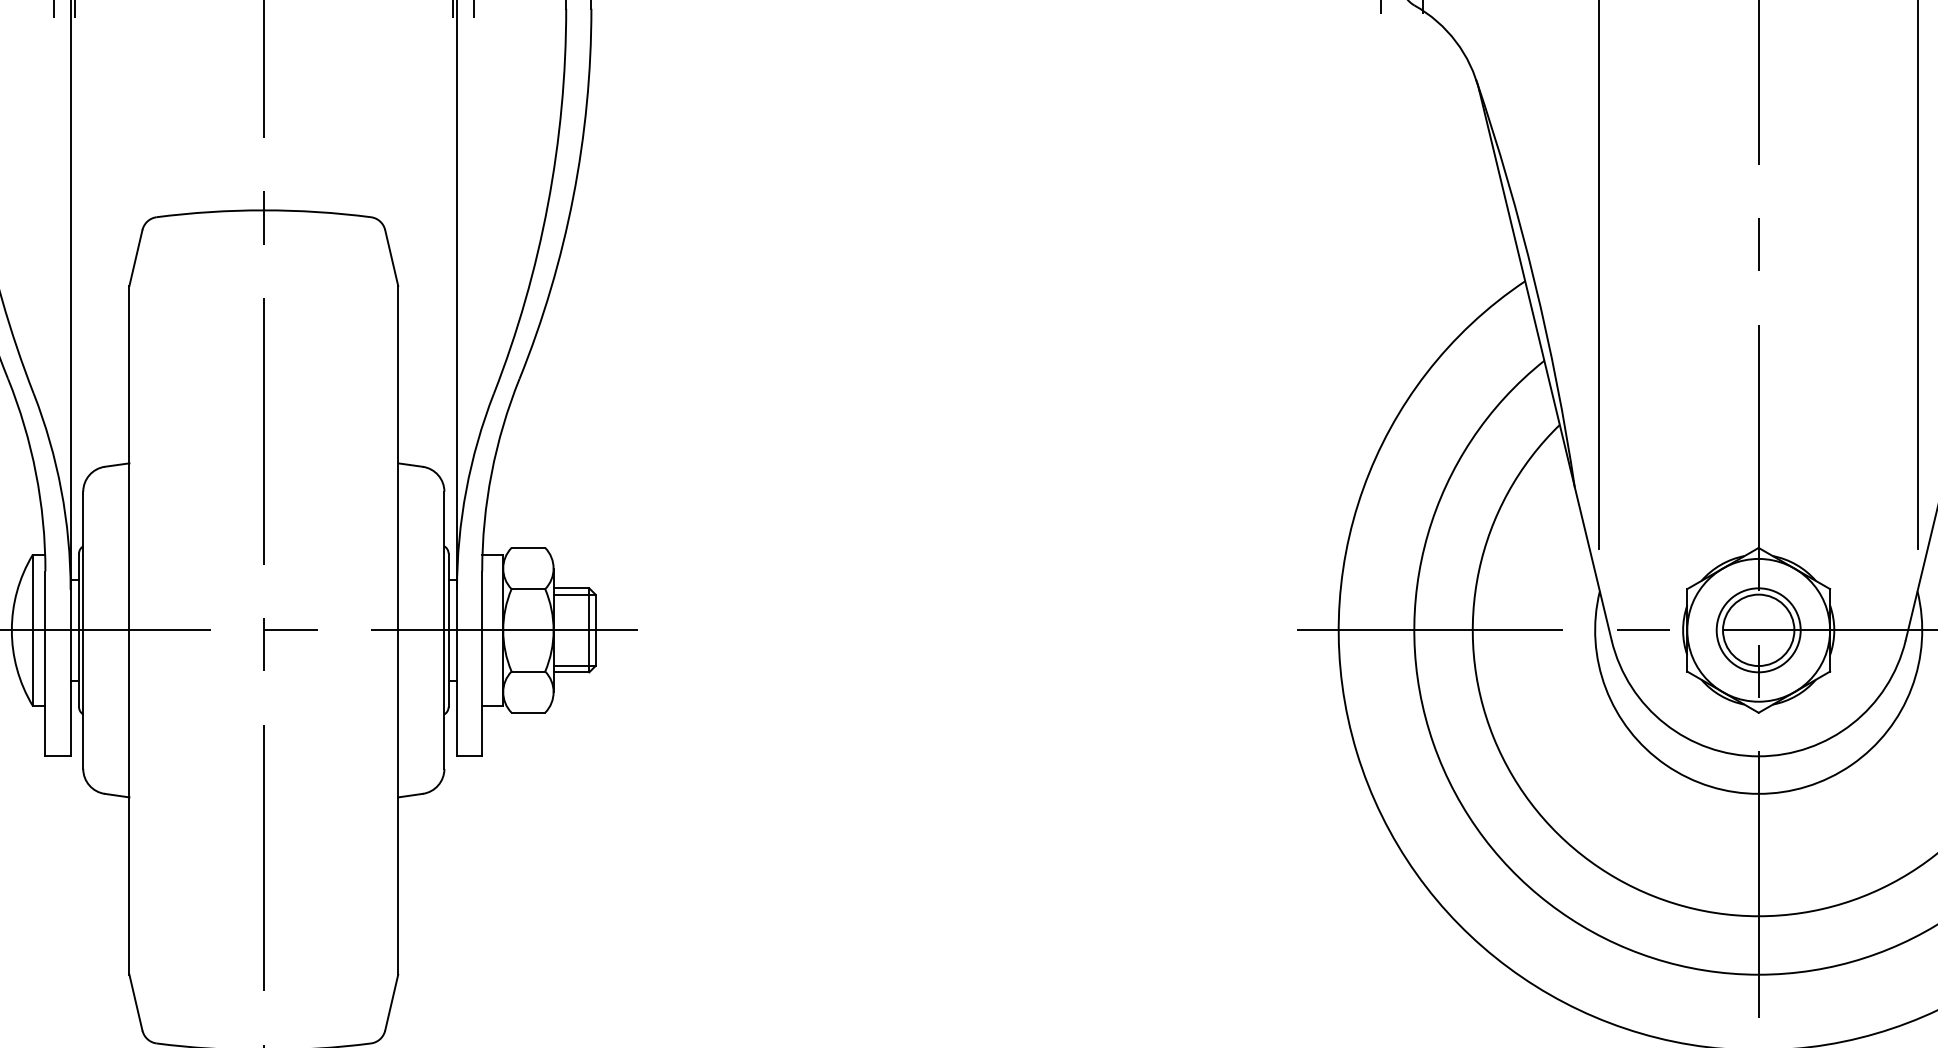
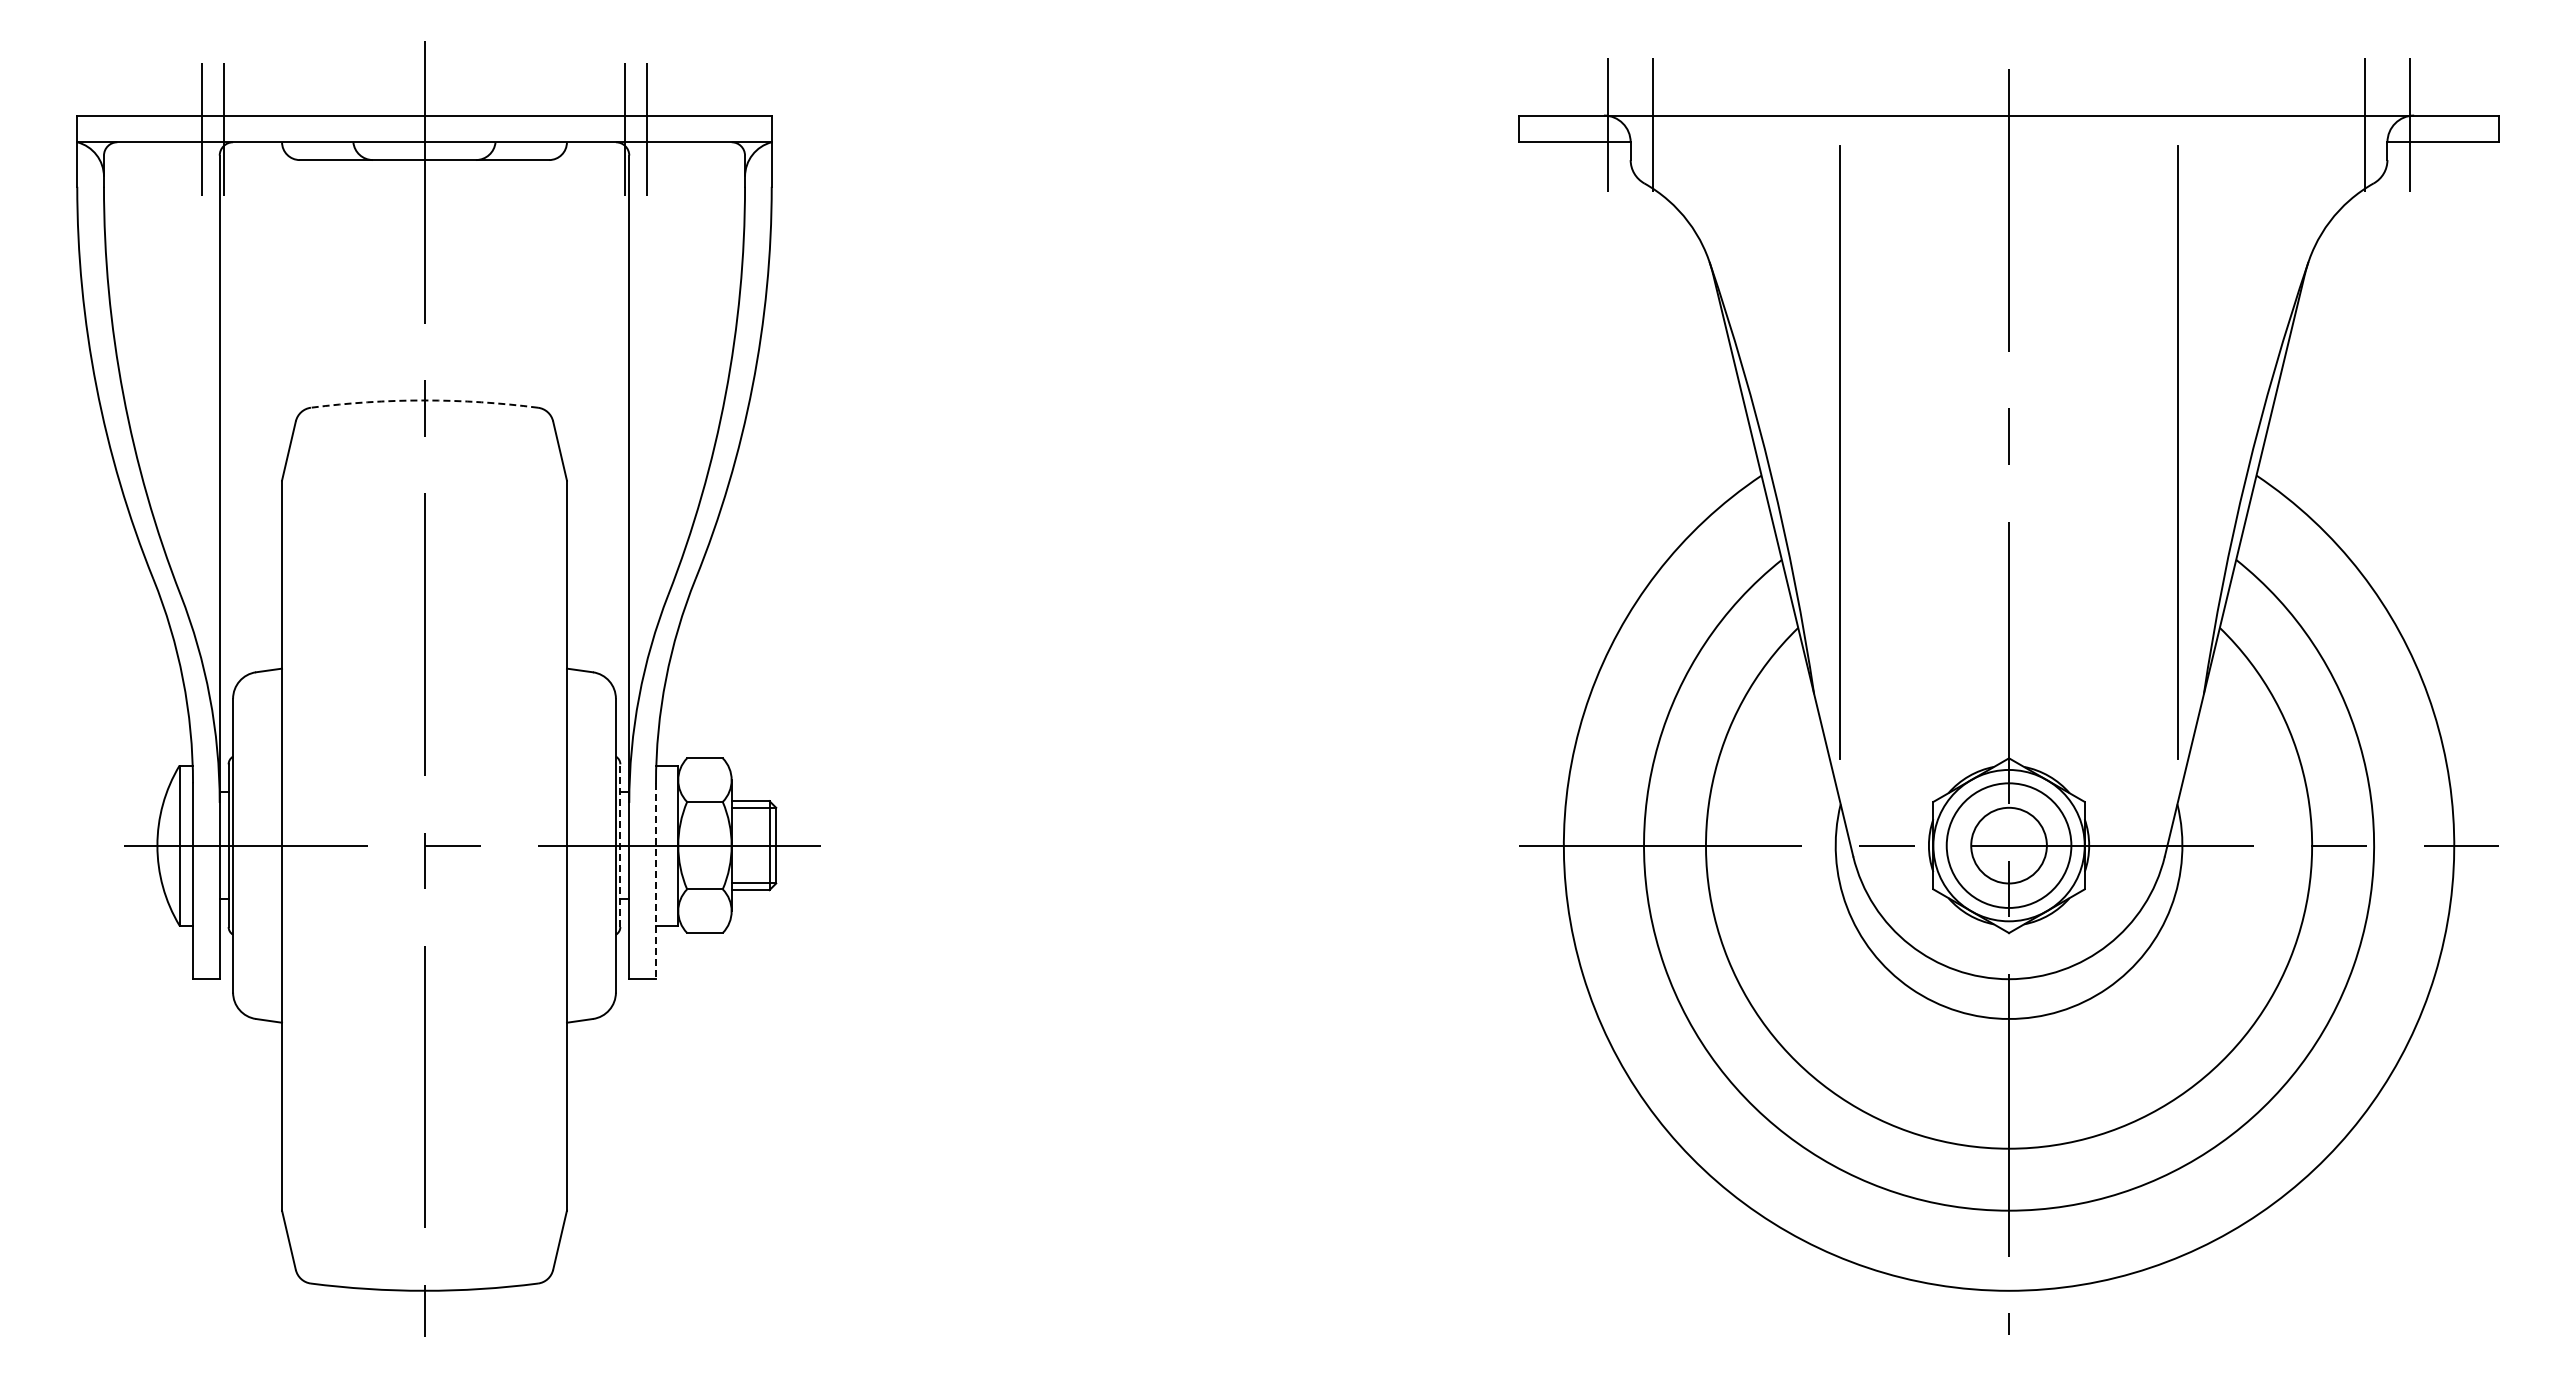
arc: (263, 210) -> (424, 400), solid -> dashed
line: (448, 630) -> (620, 845), solid -> dashed
circle: (1758, 630) -> (2008, 845), size x1.4
line: (482, 664) -> (656, 881), solid -> dashed

